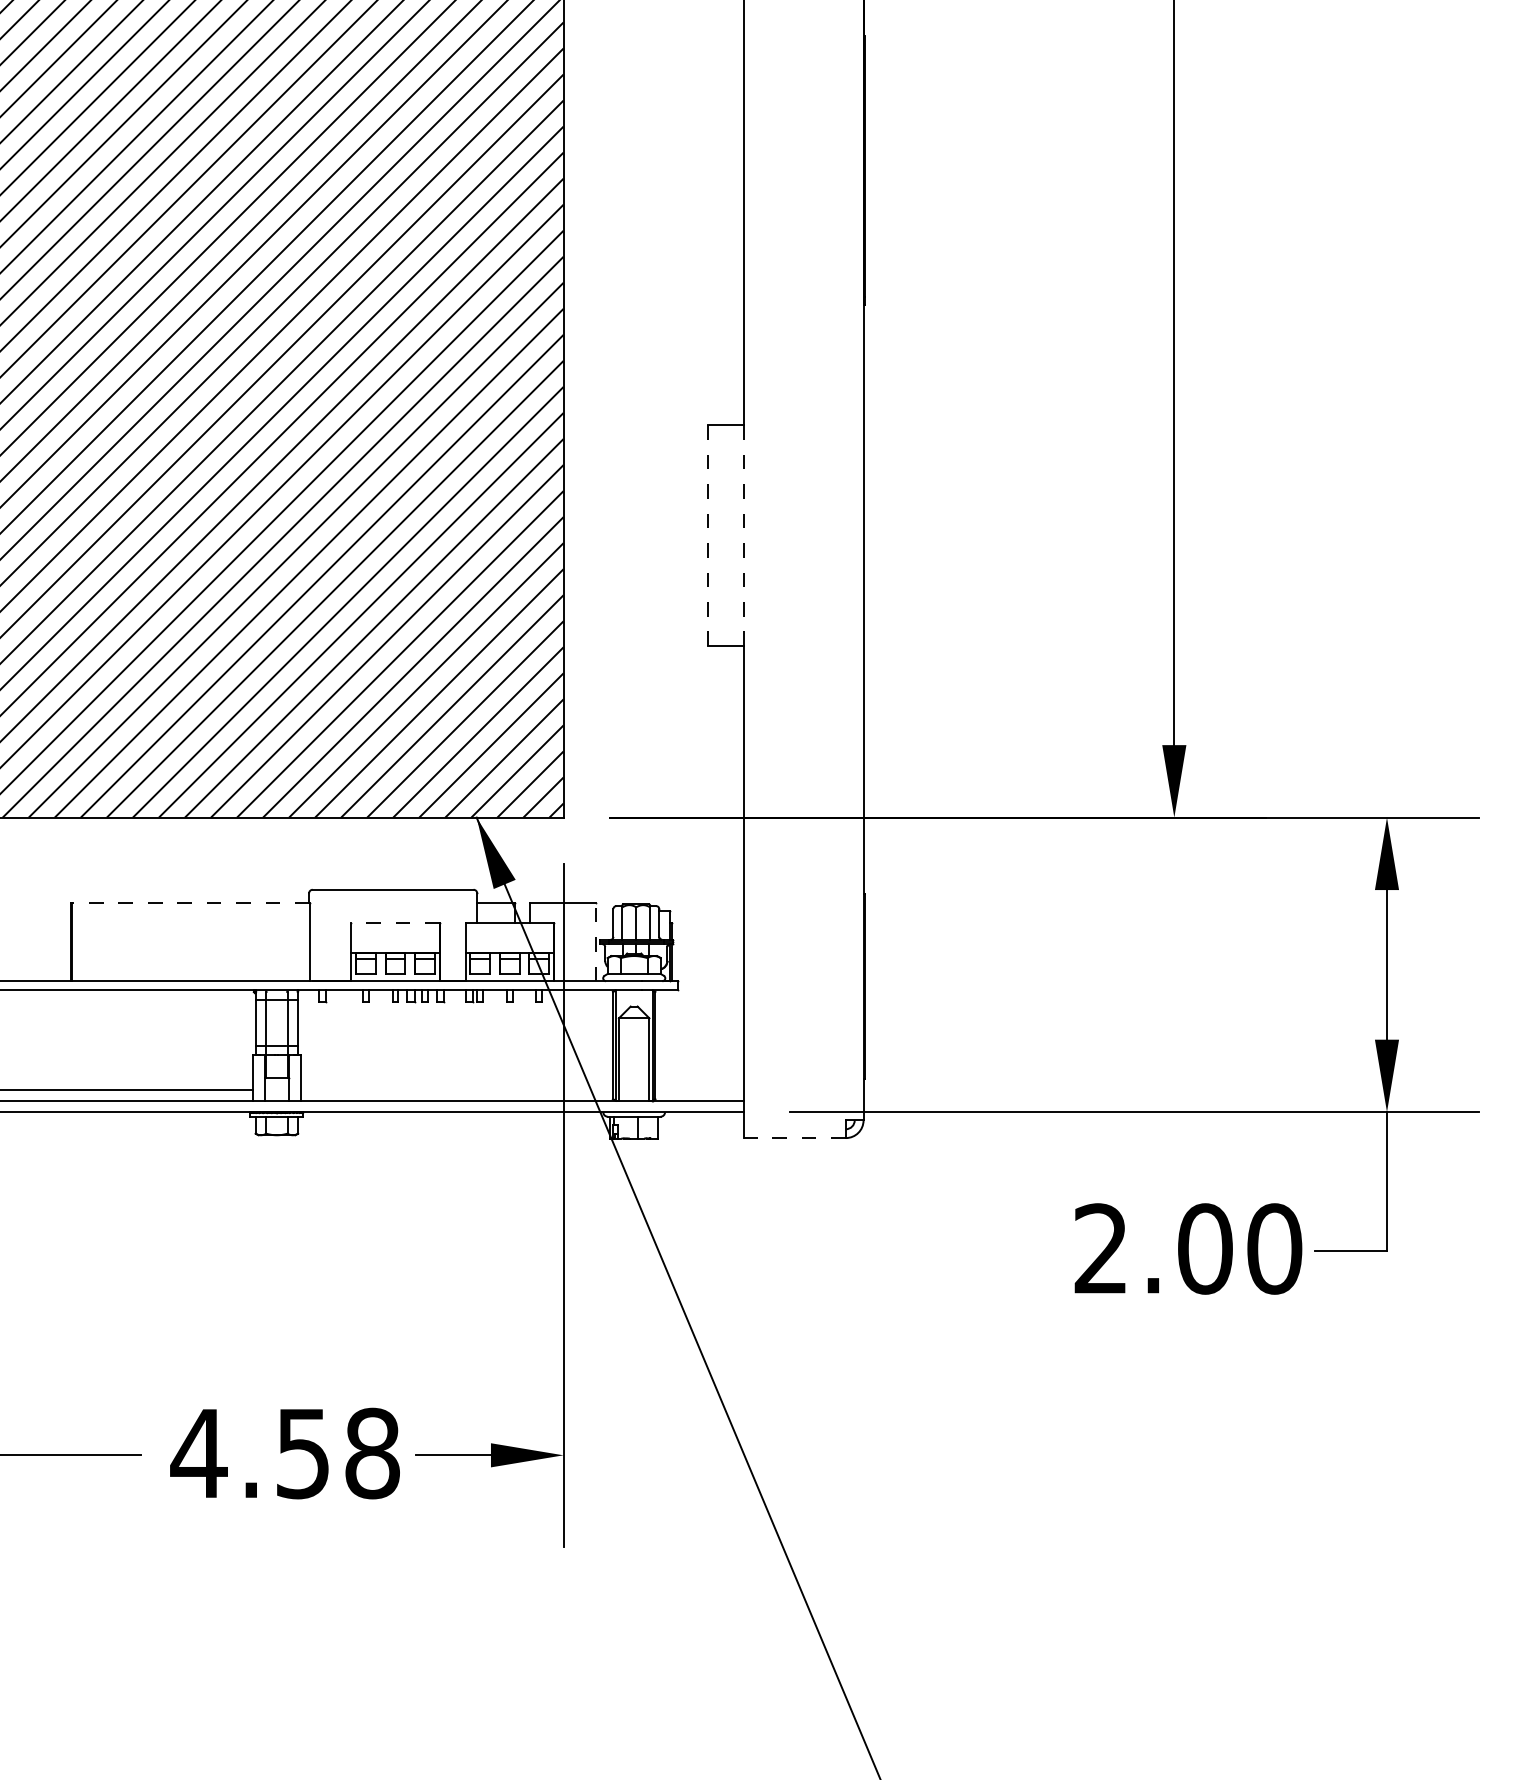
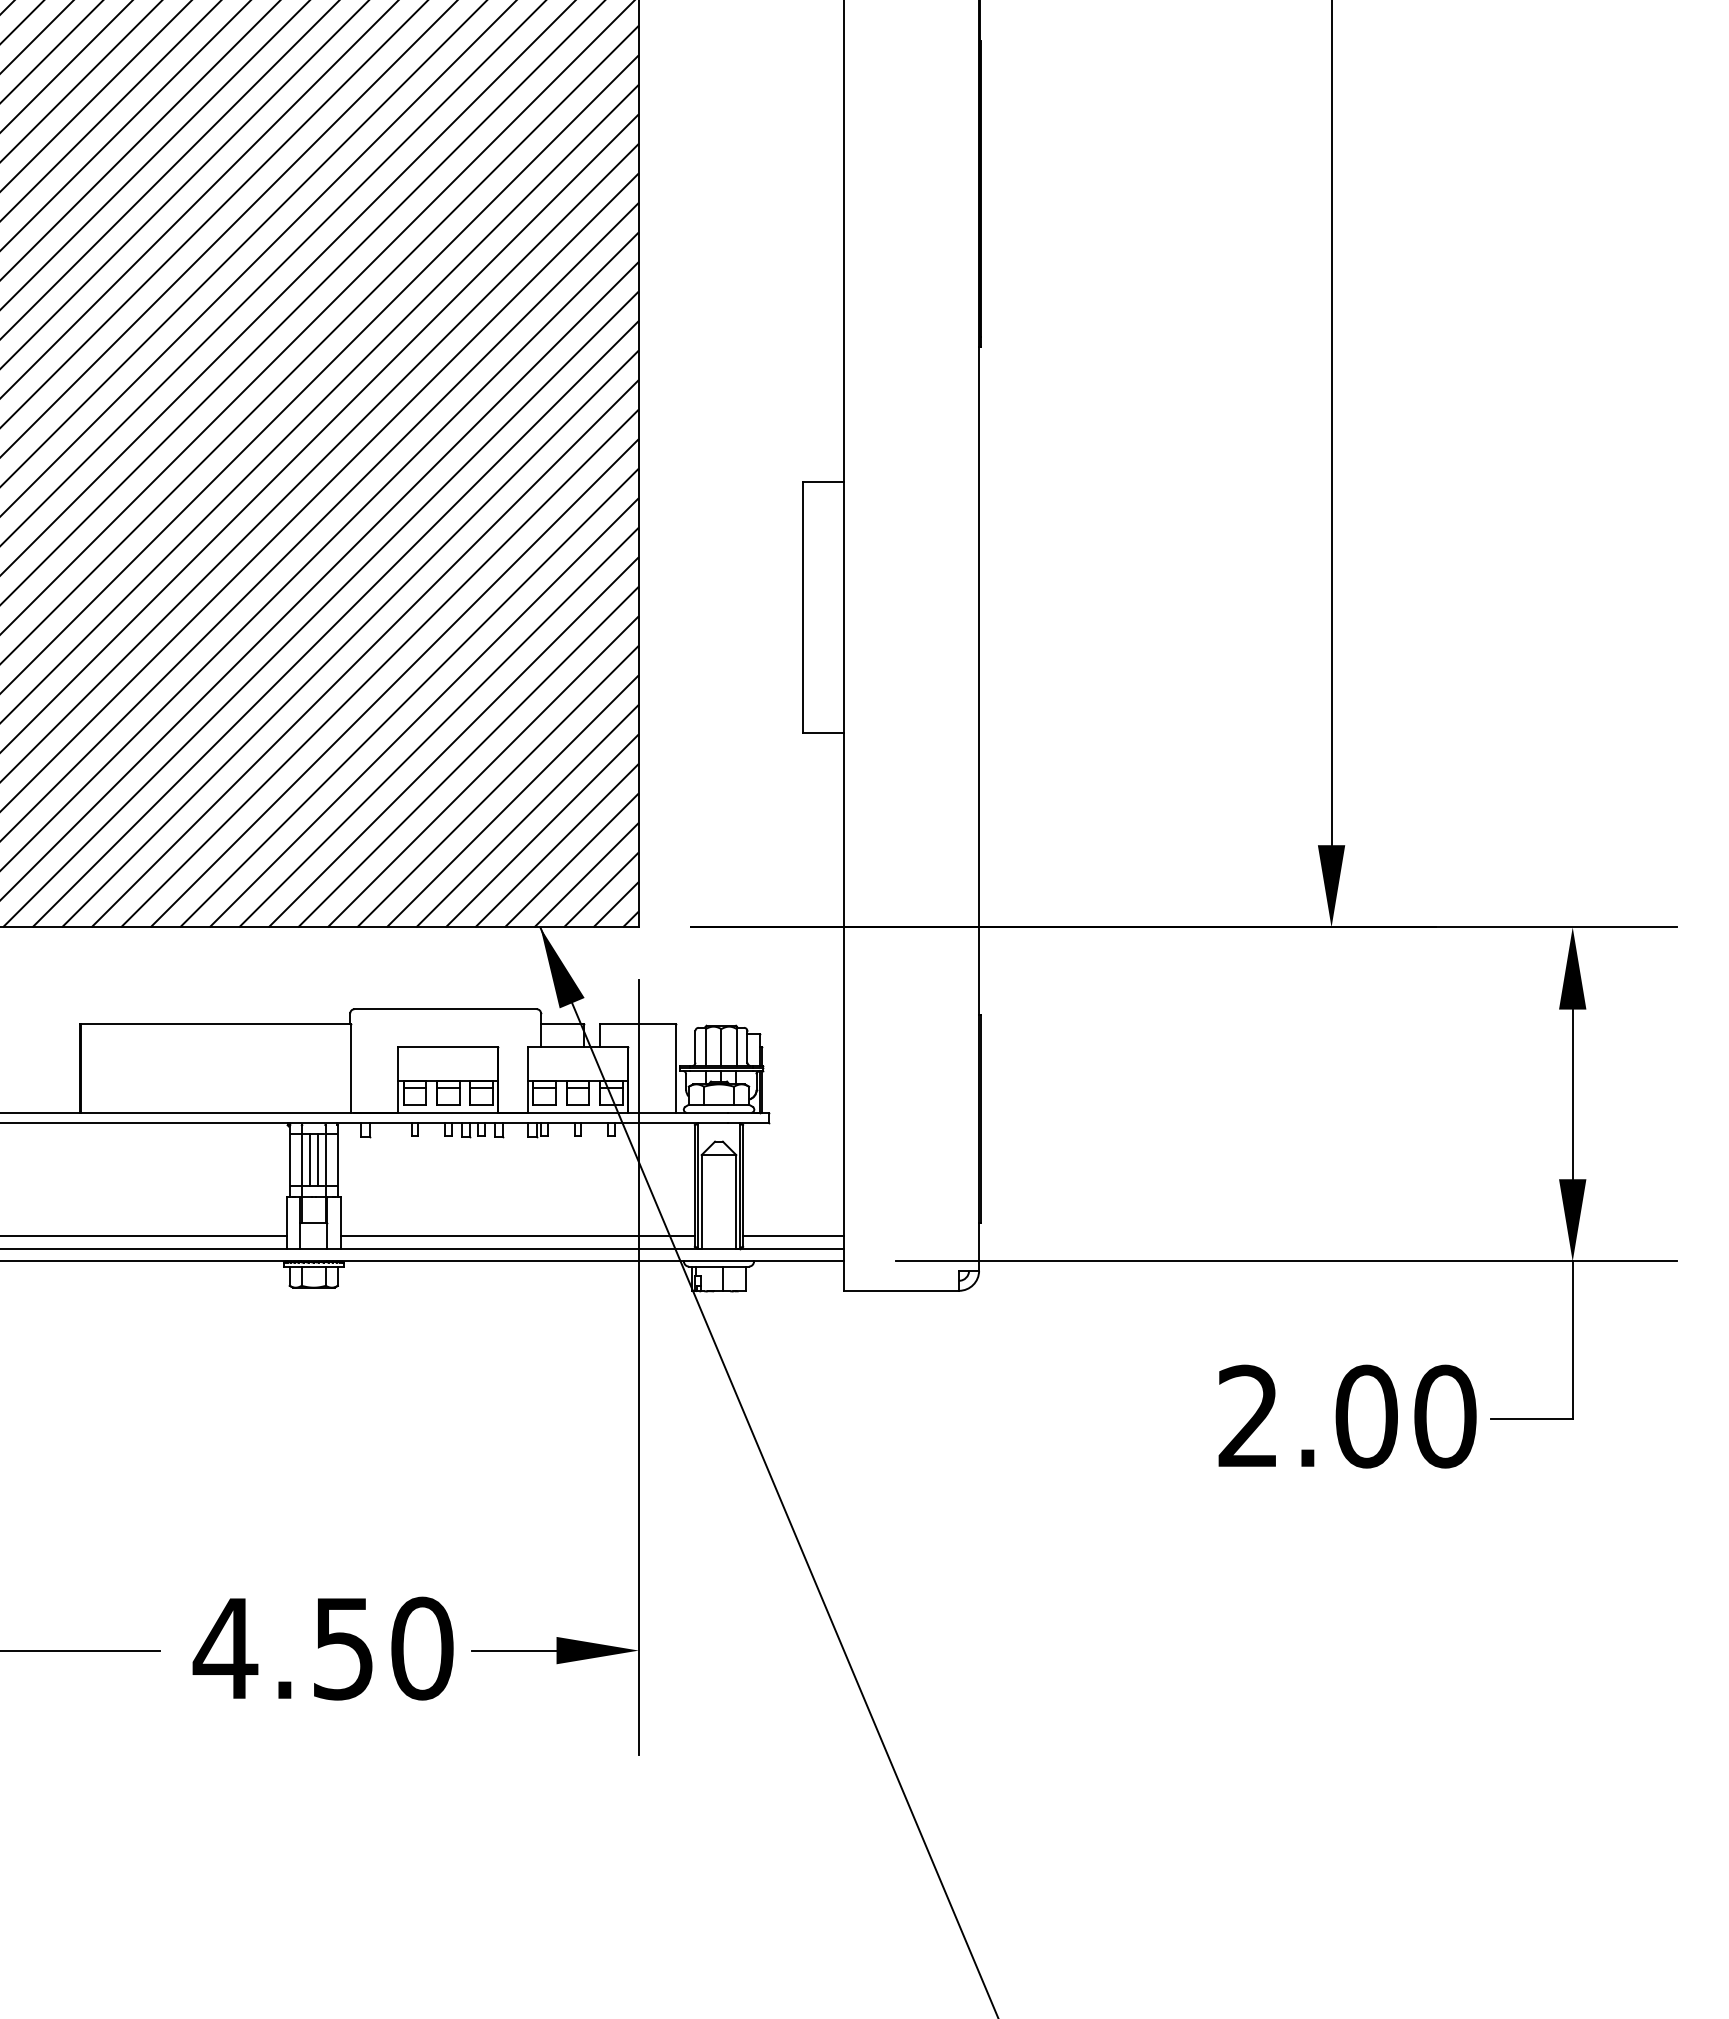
line: (708, 535) -> (803, 607), dashed -> solid
line: (744, 535) -> (844, 607), dashed -> solid
line: (190, 903) -> (215, 1024), dashed -> solid
line: (394, 923) -> (447, 1047), dashed -> solid
line: (595, 942) -> (675, 1068), dashed -> solid
line: (273, 1022) -> (309, 1159), added
line: (281, 1022) -> (318, 1159), added
line: (456, 1090) -> (517, 1236), added
line: (699, 1090) -> (793, 1236), added
line: (795, 1137) -> (901, 1290), dashed -> solid
text: (372, 1453) -> (422, 1648), 4.58 -> 4.50

